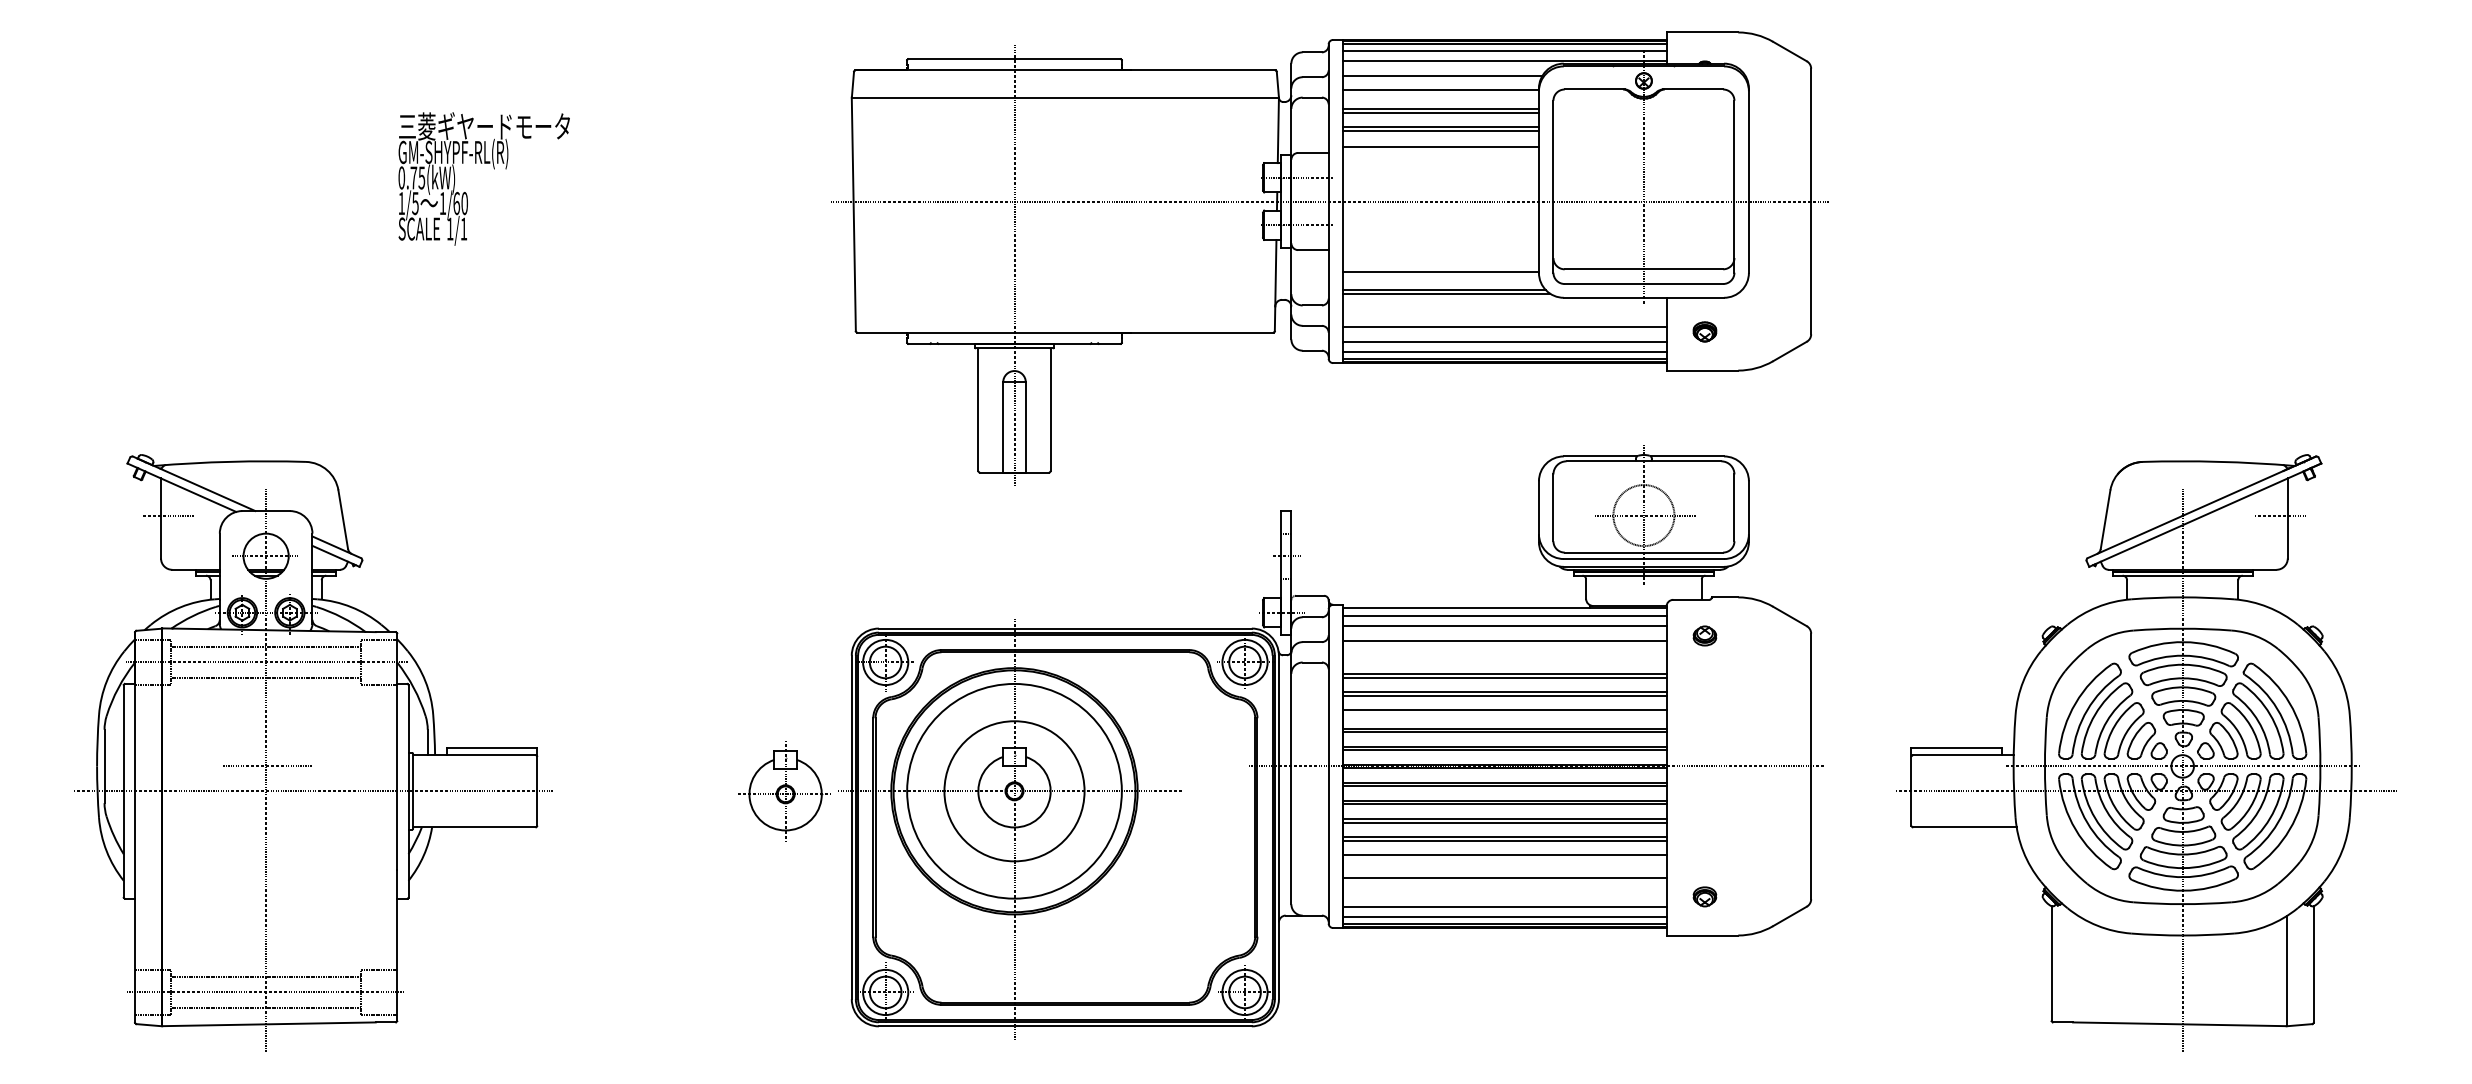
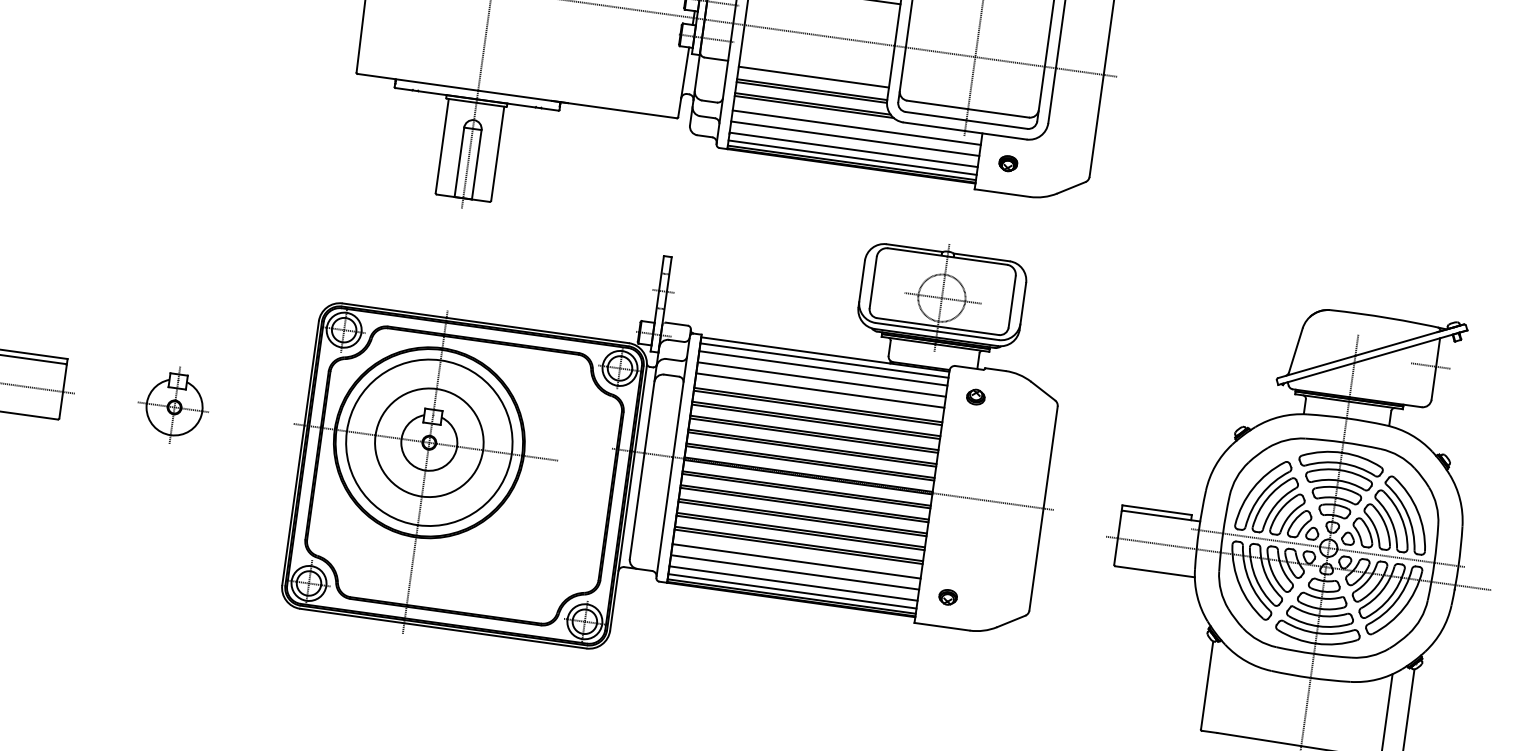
line: (1440, 255) -> (813, 76), added
line: (1441, 275) -> (812, 92), added
line: (1504, 312) -> (856, 127), added
line: (1504, 655) -> (819, 390), added
line: (1504, 713) -> (813, 435), added
part: (784, 791) -> (174, 405), moved
line: (1504, 858) -> (798, 546), added
line: (1504, 892) -> (794, 572), added

